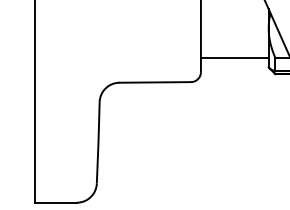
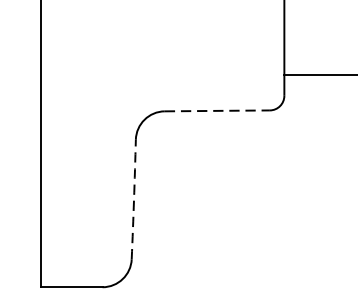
line: (155, 82) -> (217, 111), solid -> dashed
arc: (98, 142) -> (134, 198), solid -> dashed

